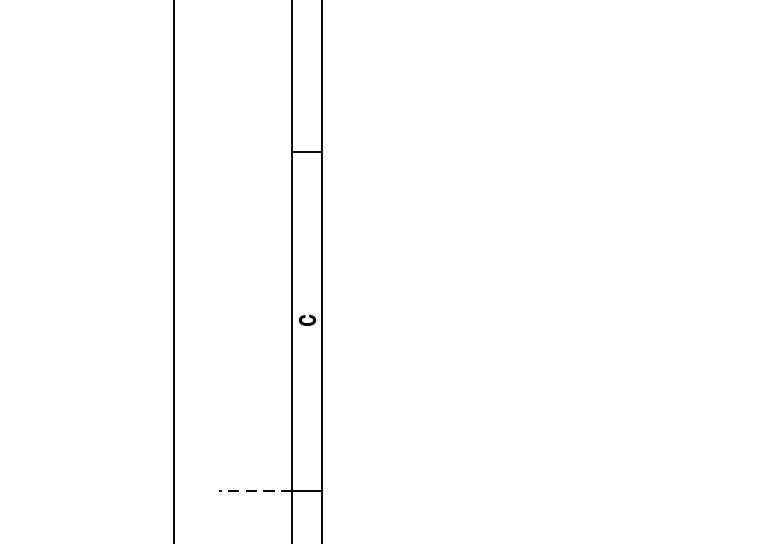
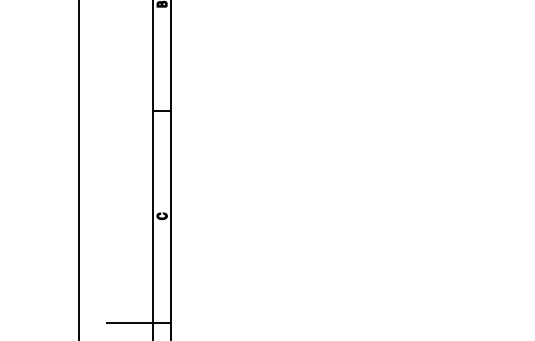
line: (255, 490) -> (129, 322), dashed -> solid

